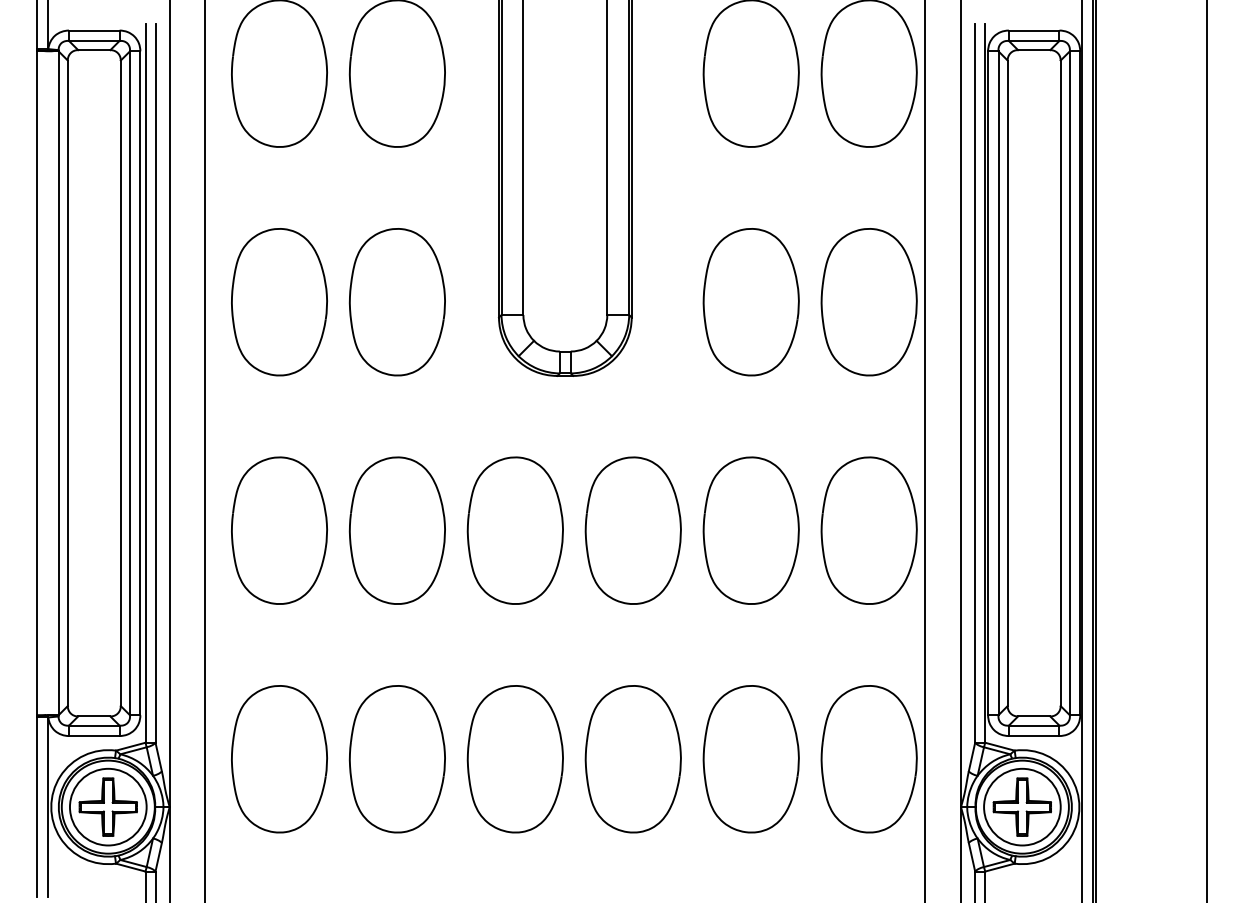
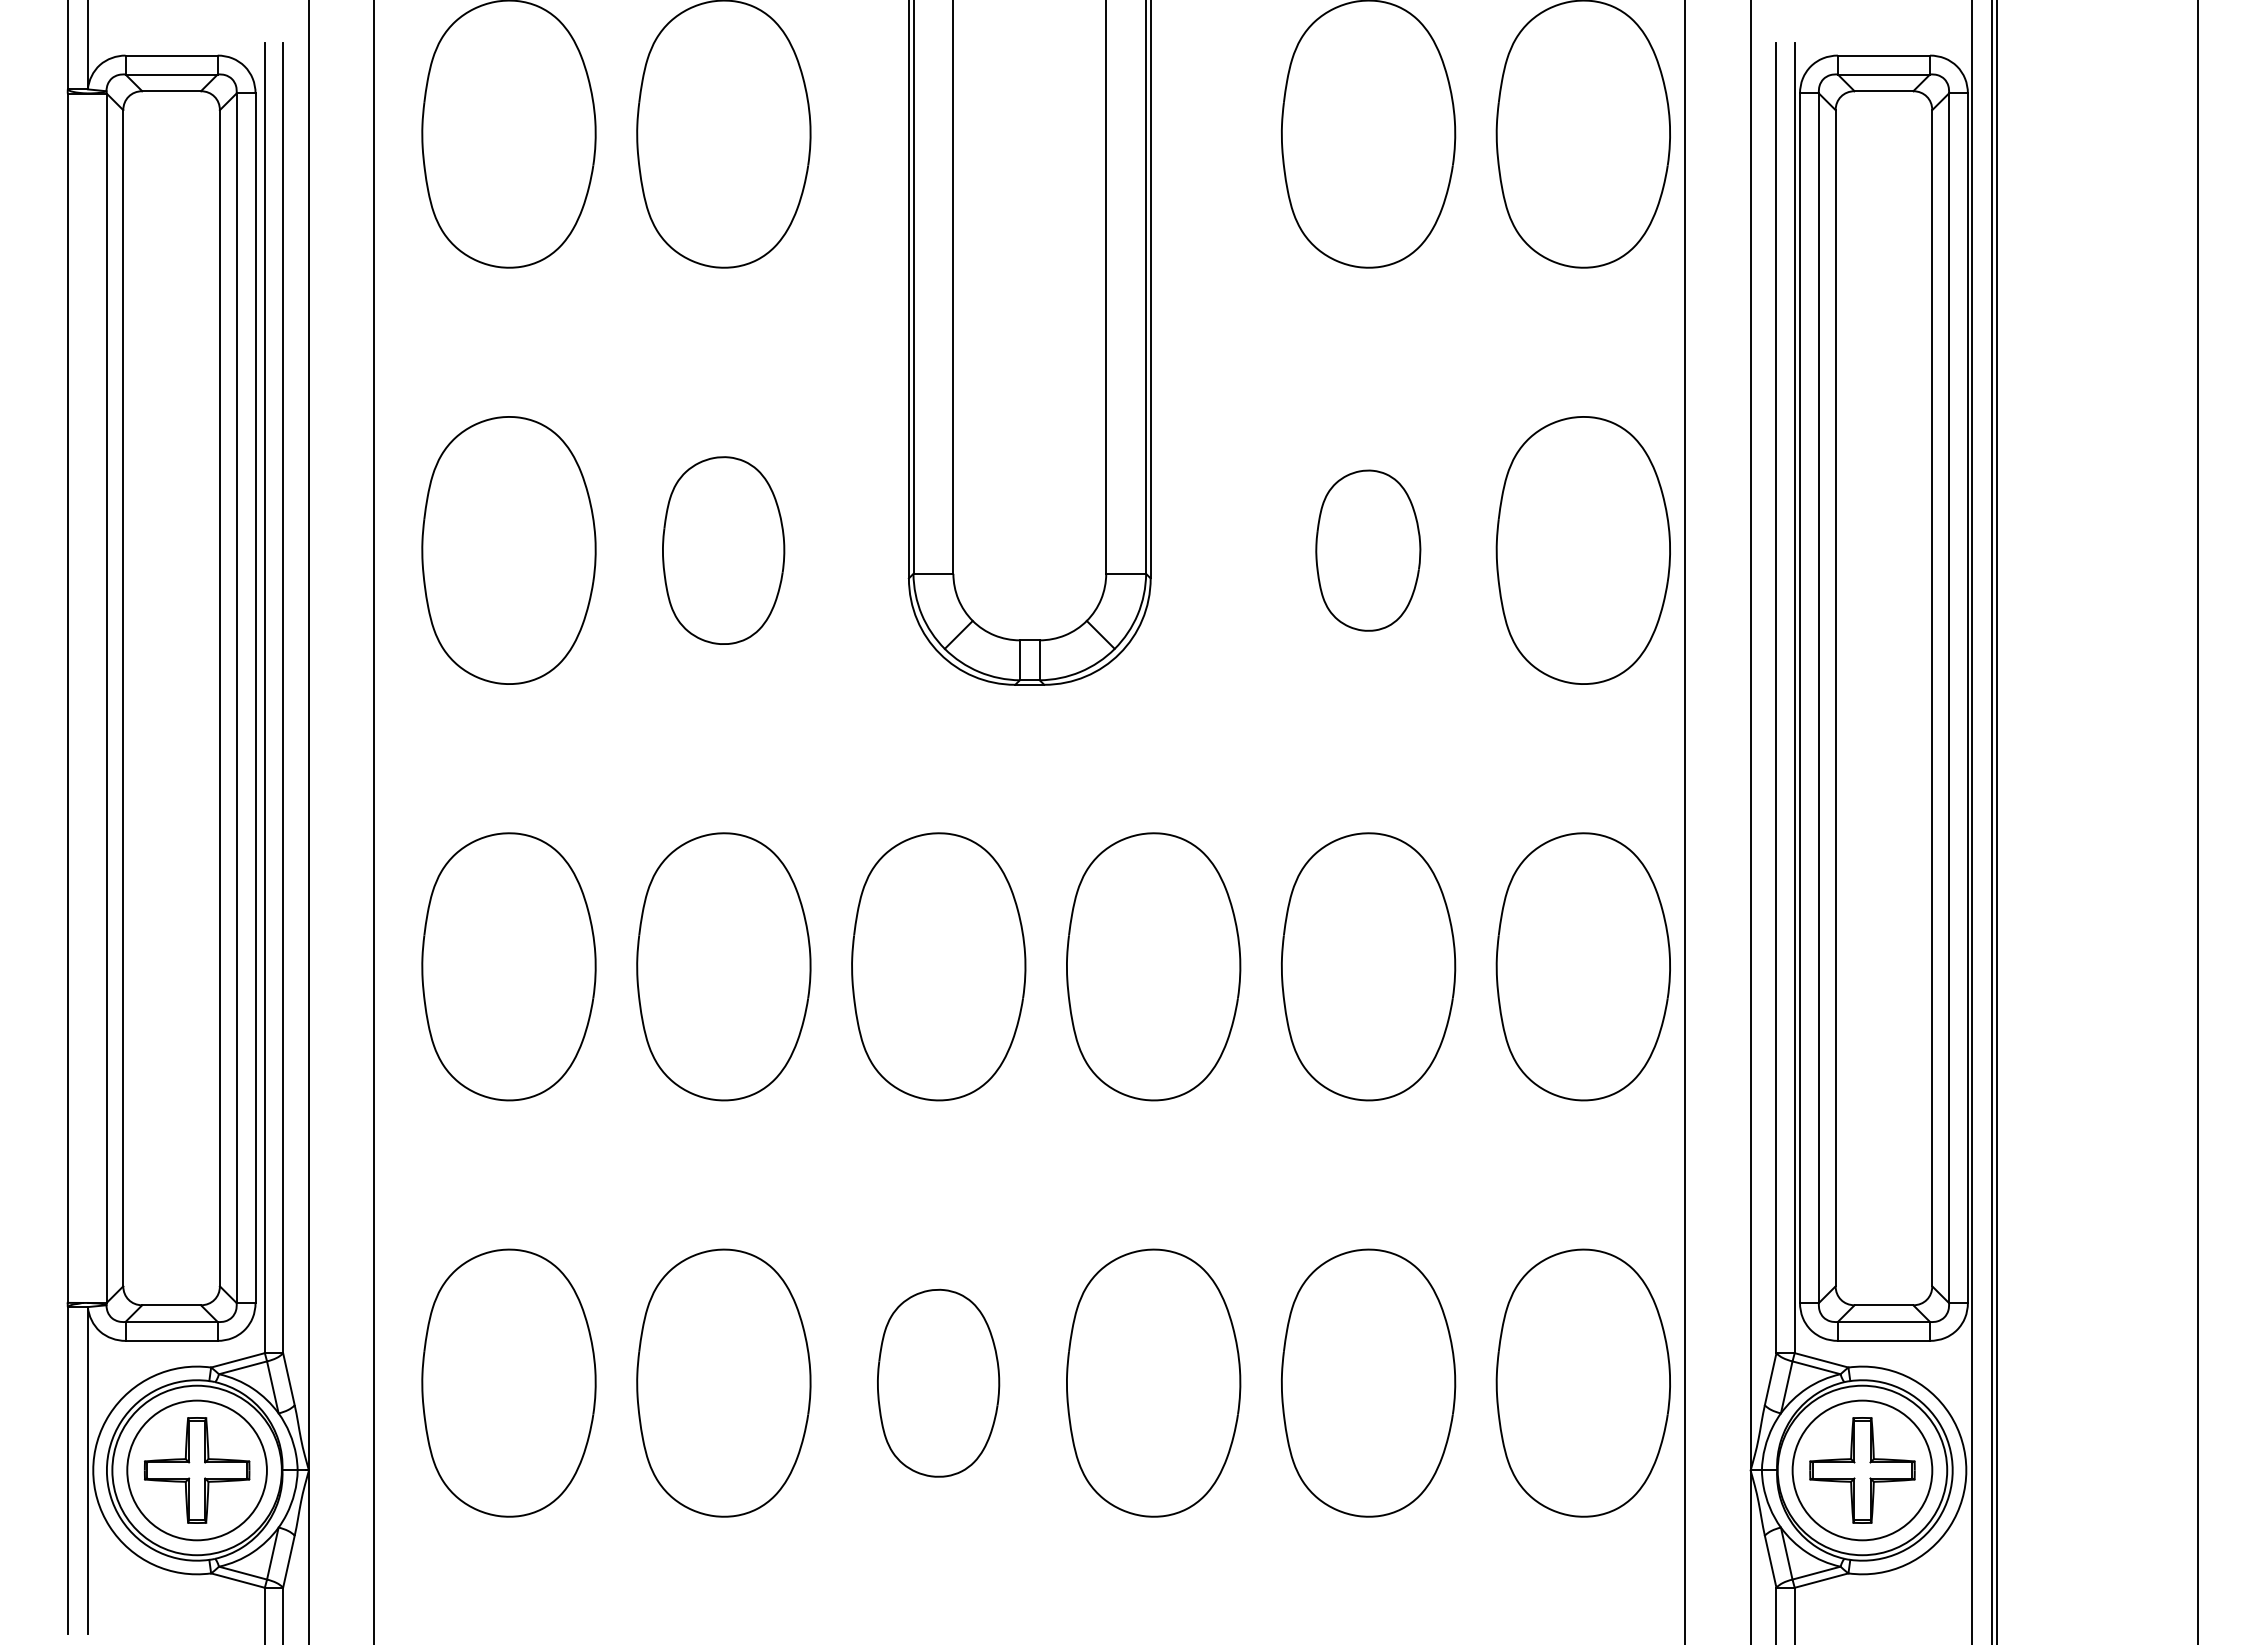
part: (396, 302) -> (722, 551), size x0.7
part: (750, 302) -> (1367, 551), size x0.6
part: (514, 759) -> (937, 1383), size x0.7

